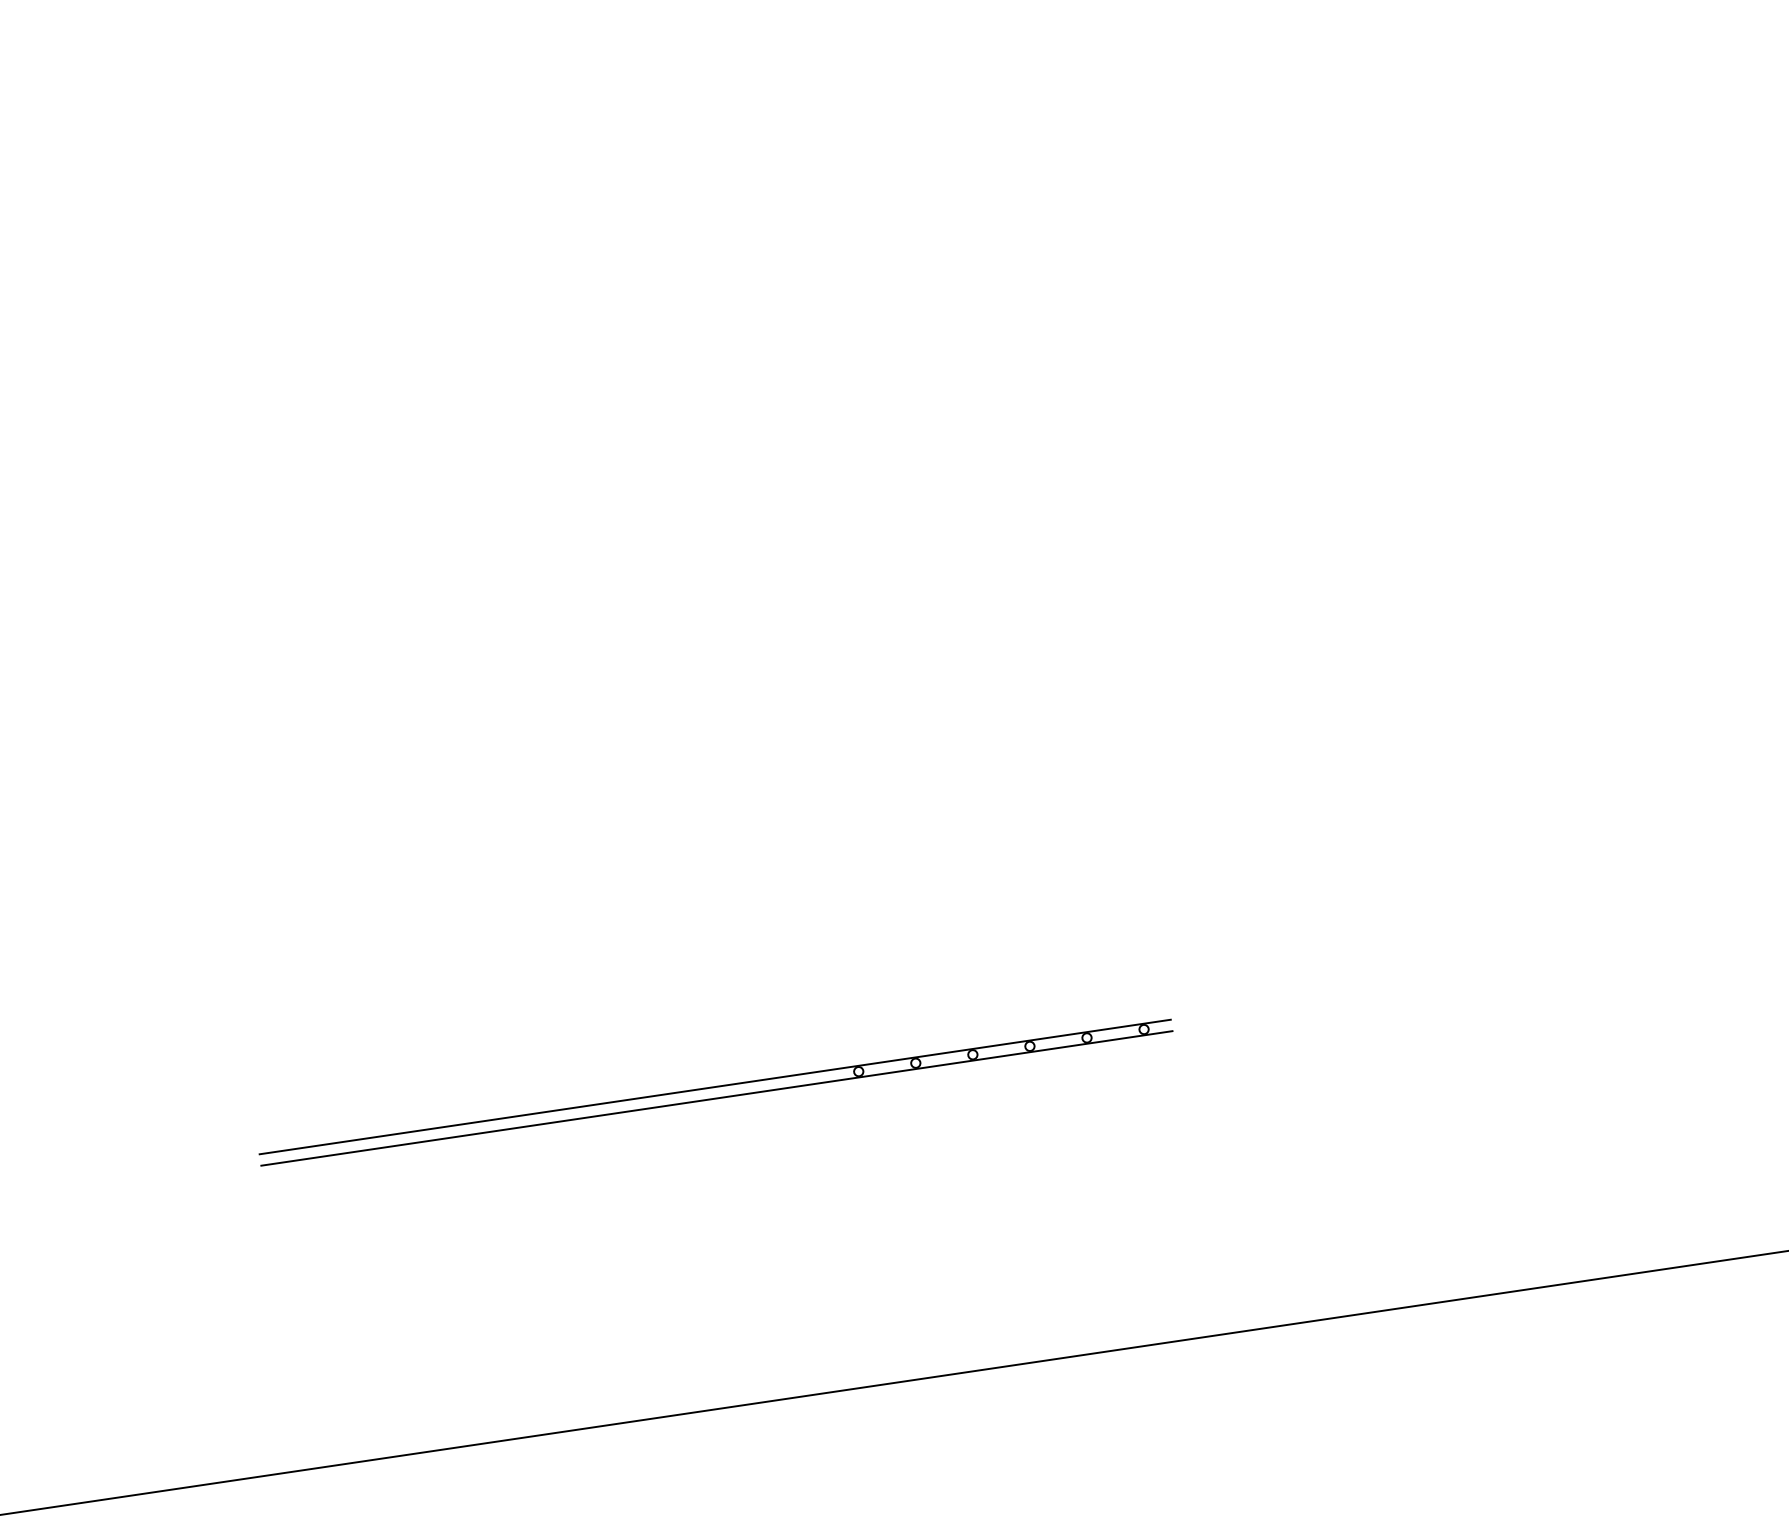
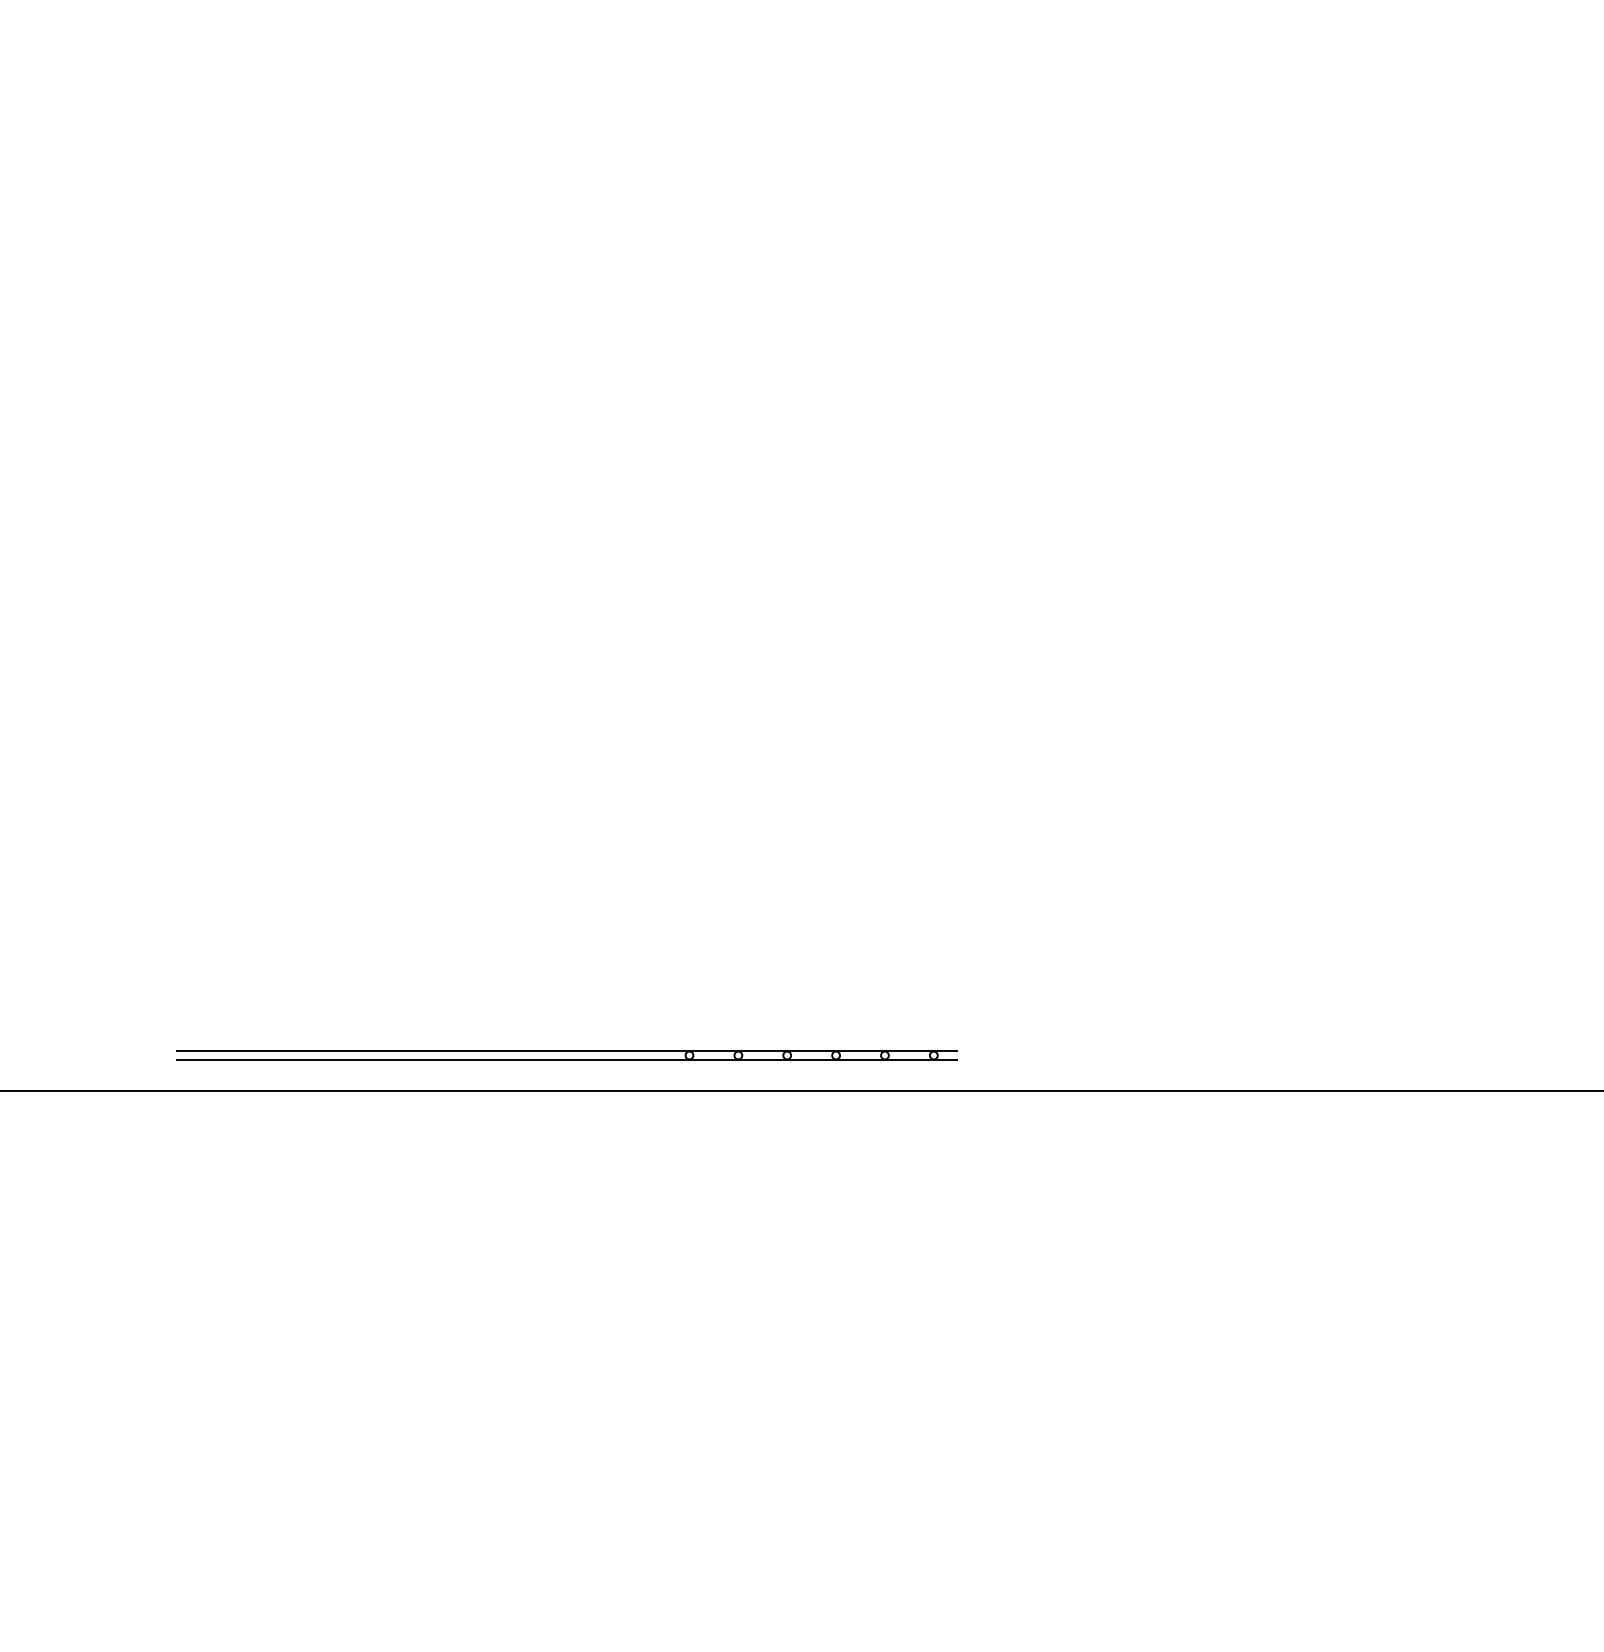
part: (715, 1092) -> (566, 1055), moved

